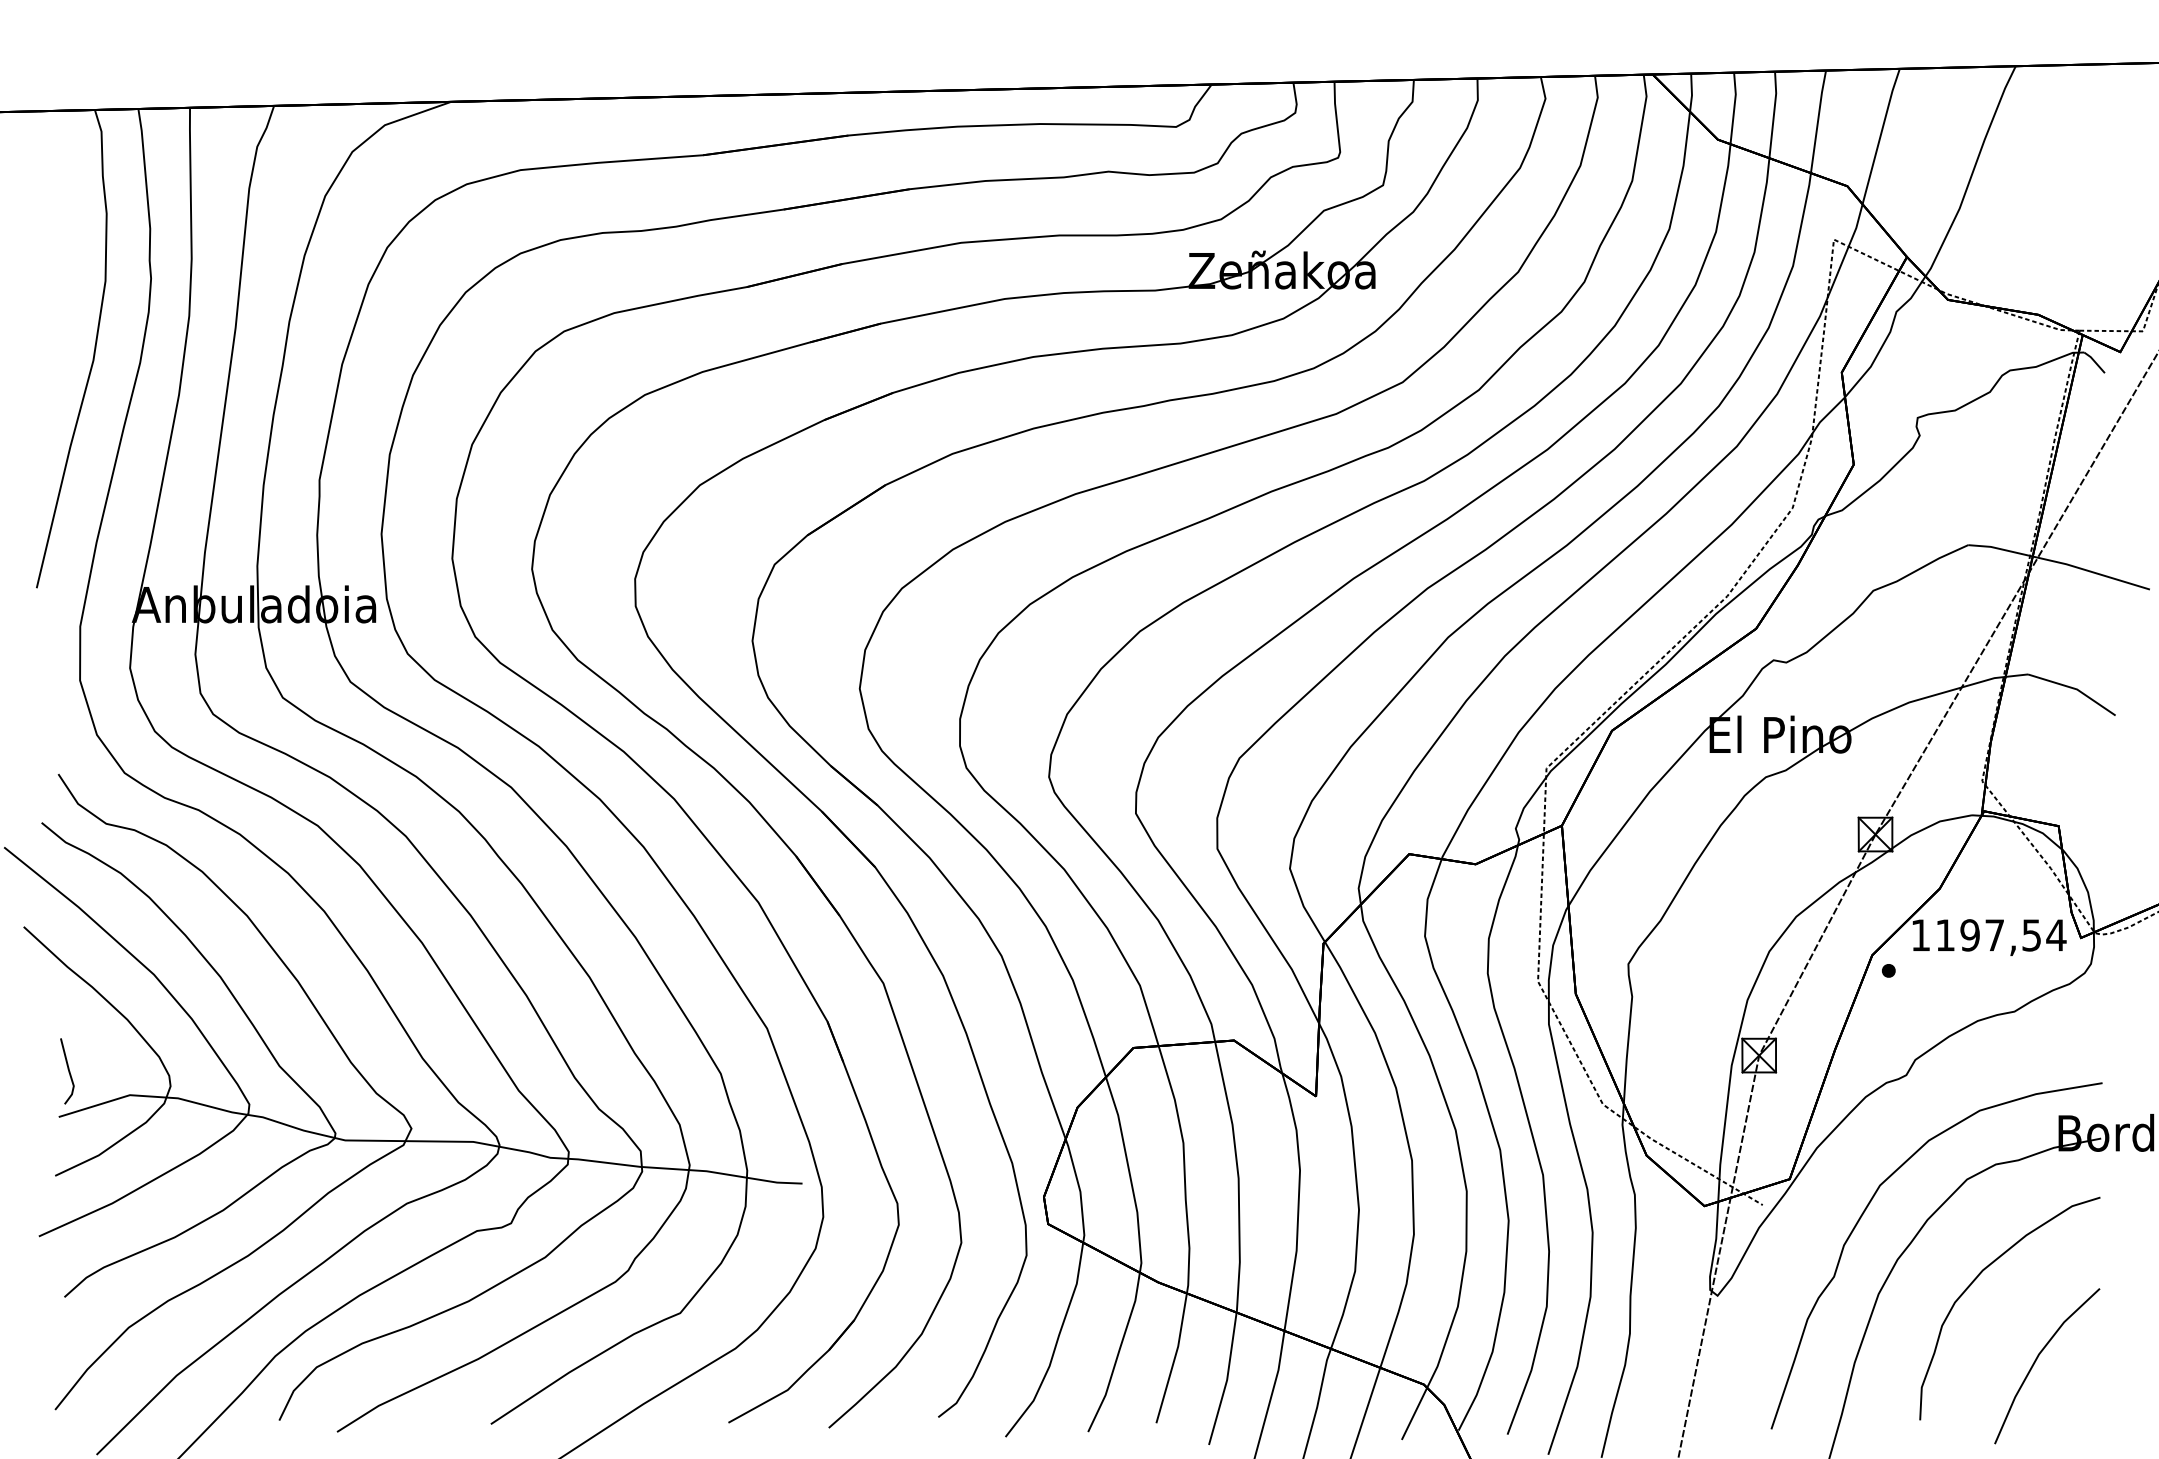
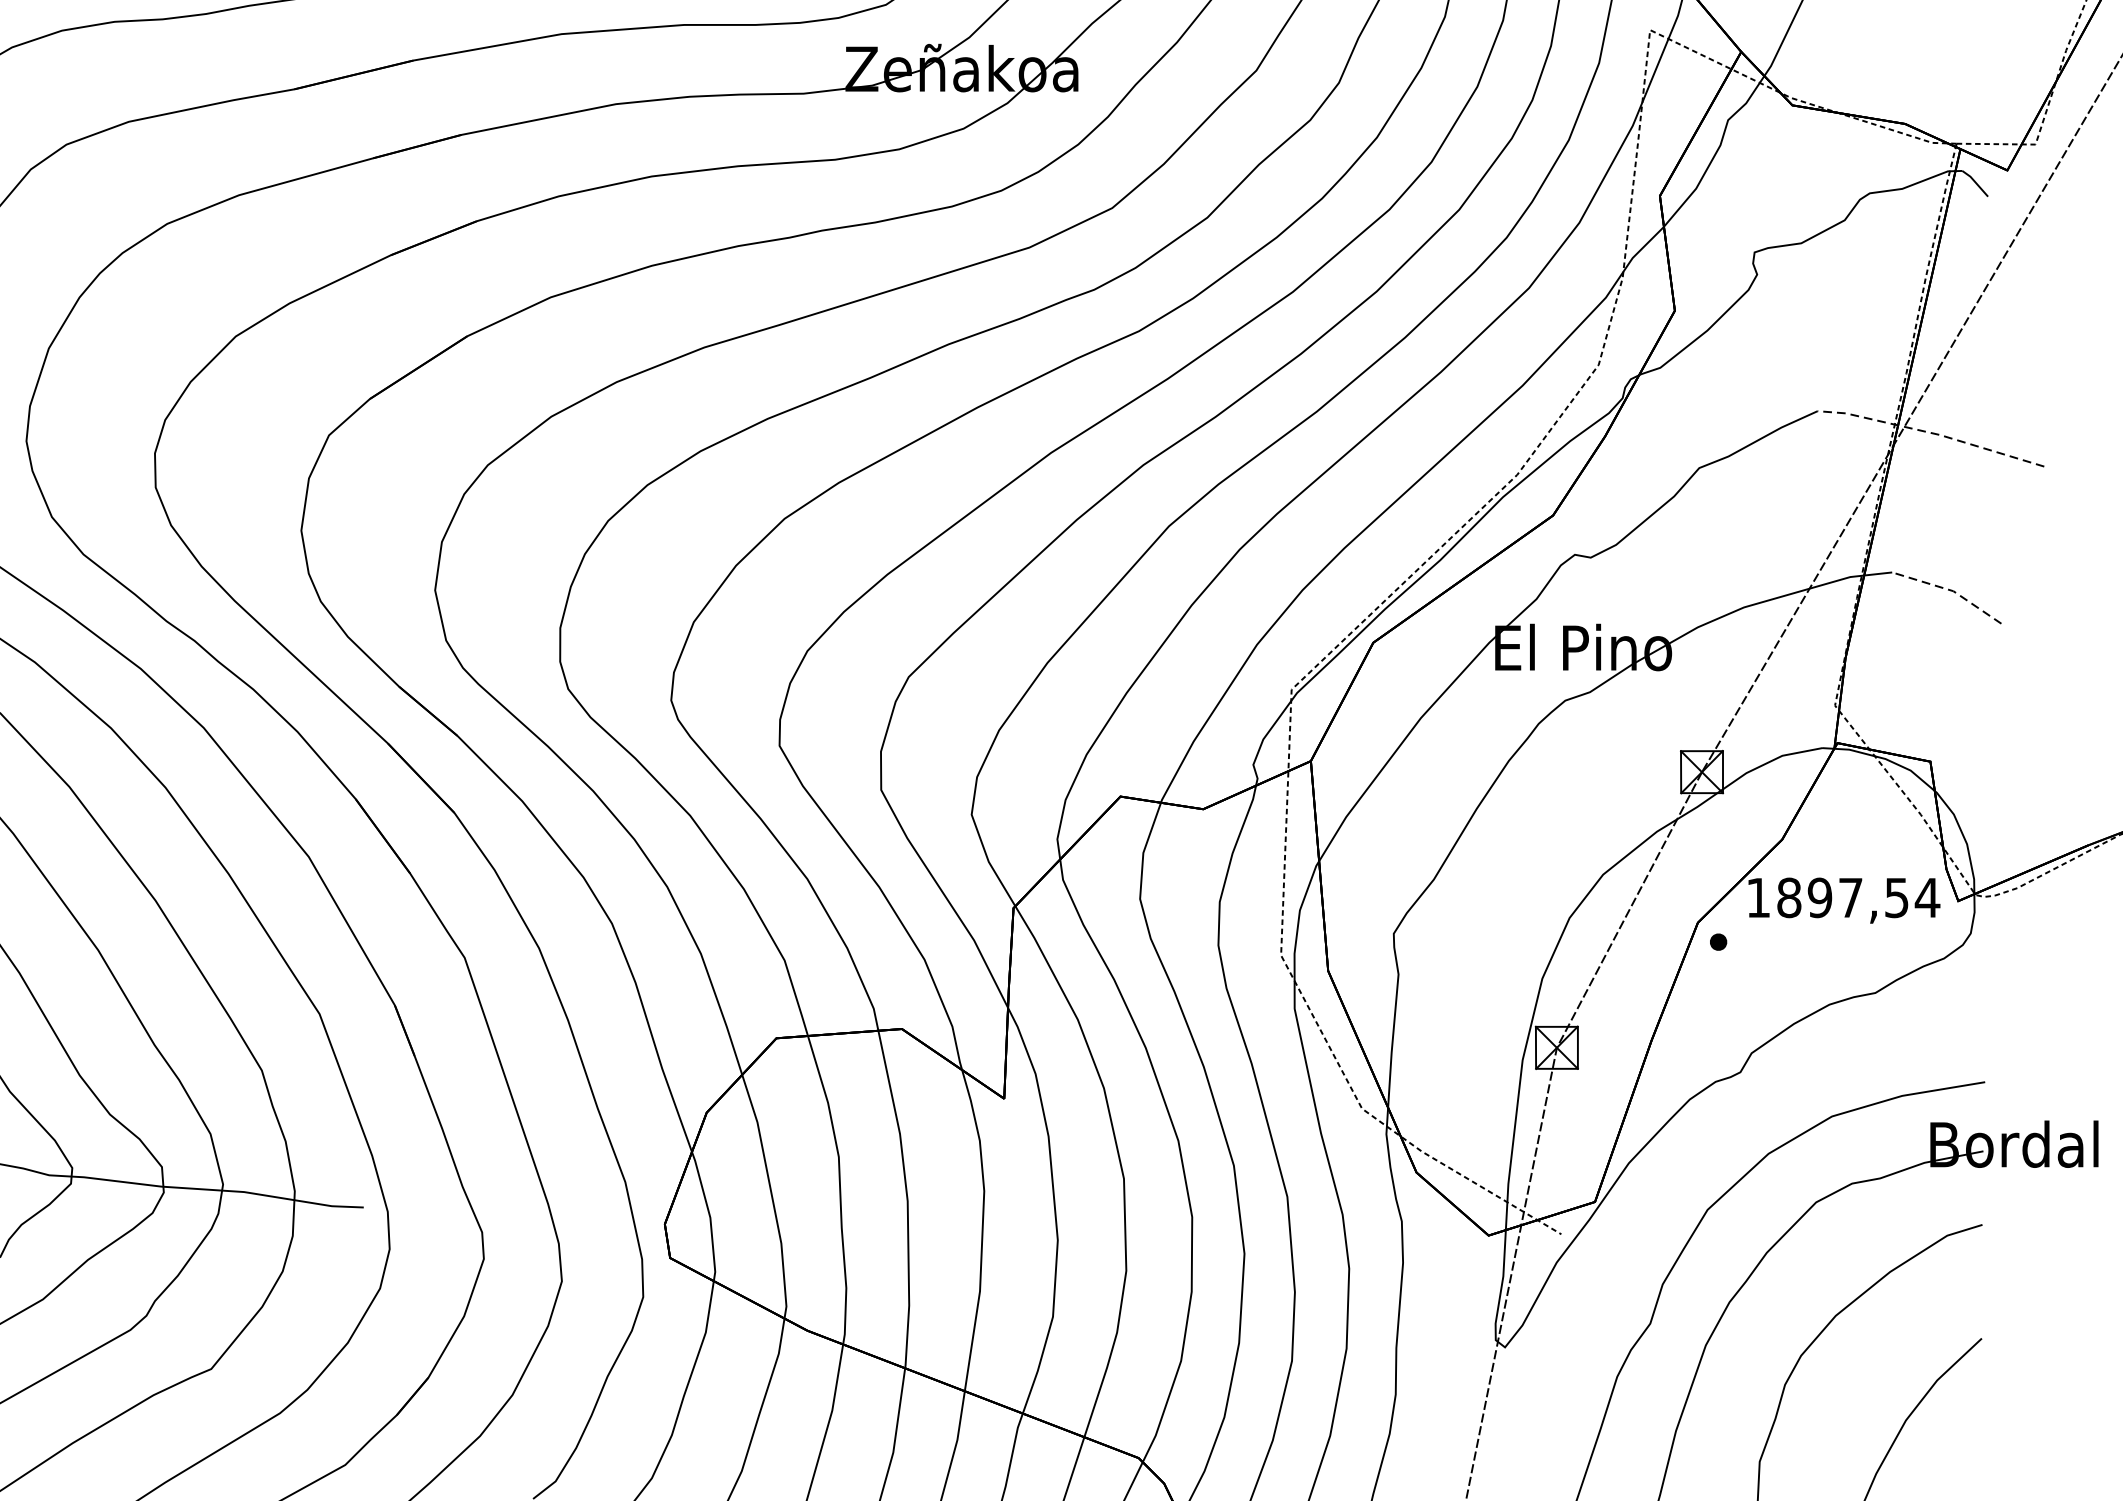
line: (2059, 562) -> (1931, 432), solid -> dashed
line: (2075, 688) -> (1951, 589), solid -> dashed
text: (1945, 935) -> (1789, 898), 1197,54 -> 1897,54

